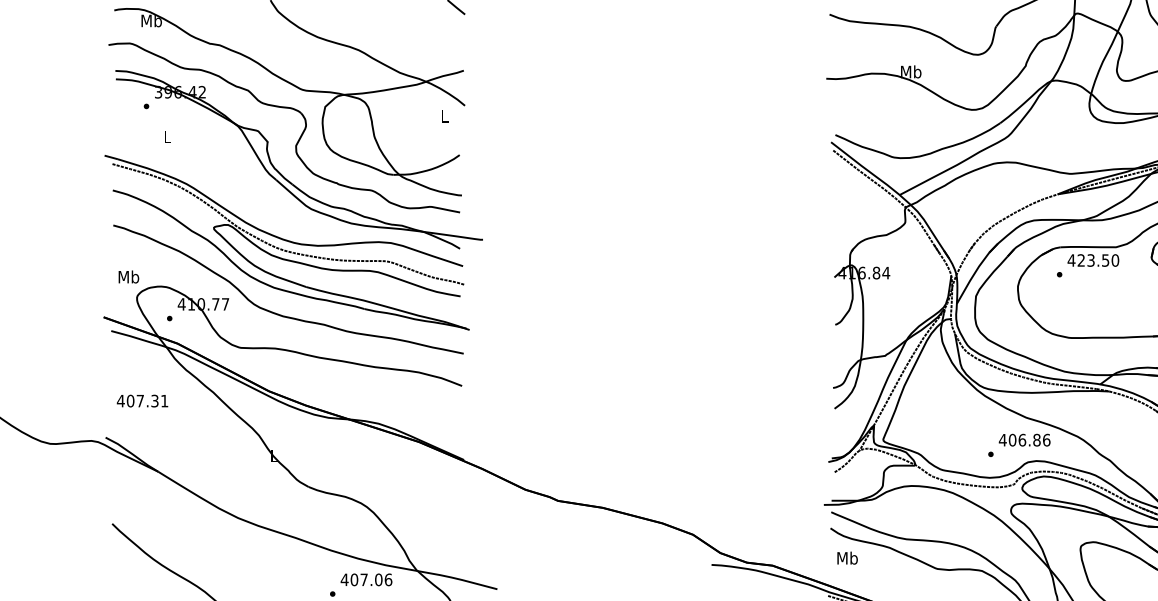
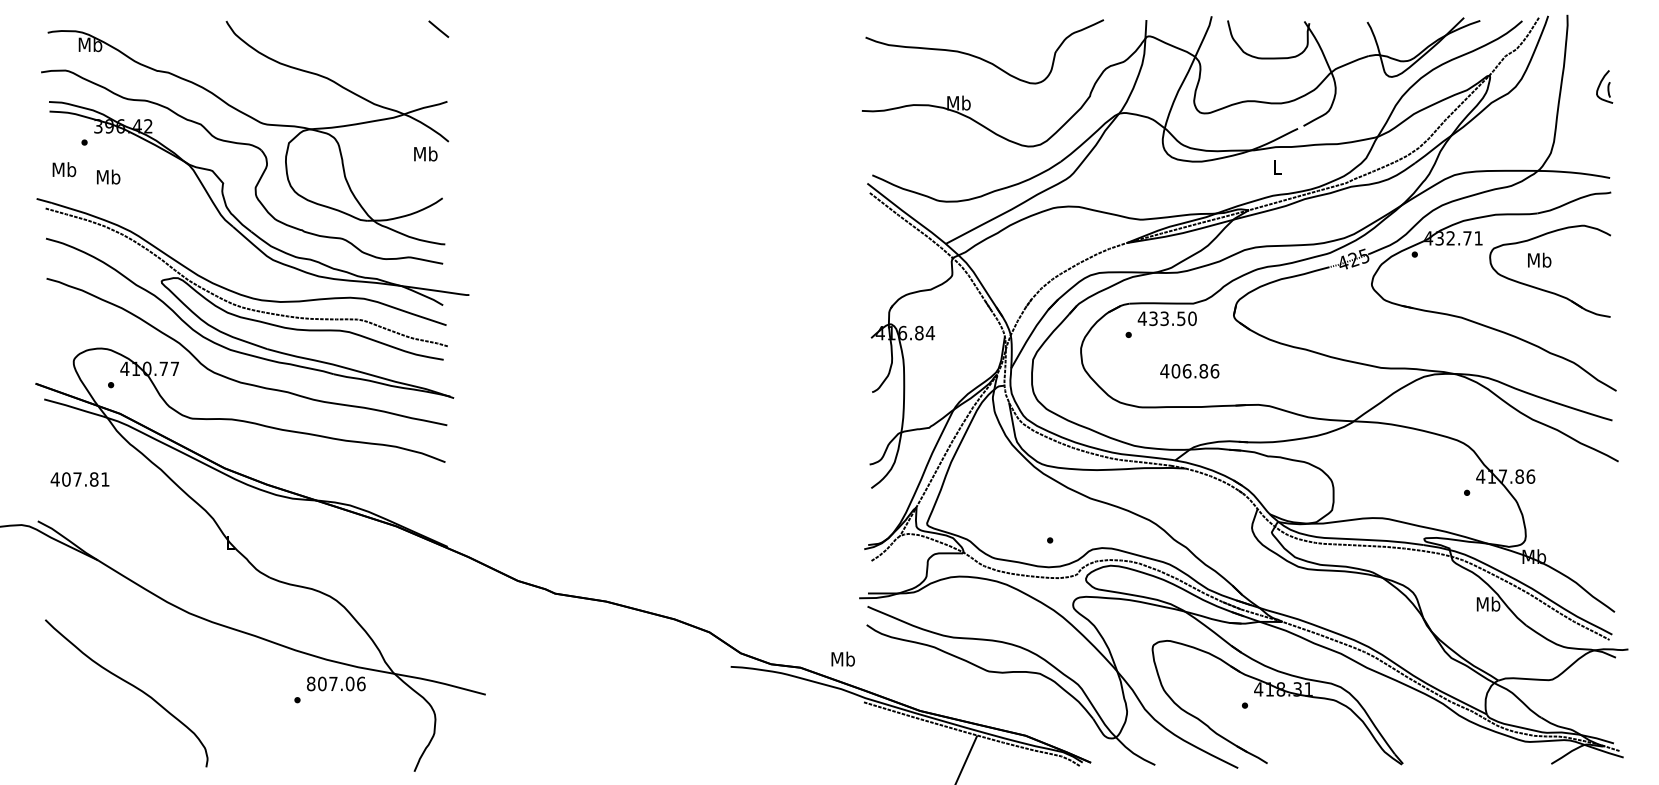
text: (444, 115) -> (425, 153), L -> Mb
text: (167, 136) -> (108, 176), L -> Mb
text: (1081, 261) -> (1153, 319), 423.50 -> 433.50
text: (128, 276) -> (64, 169), moved
text: (155, 401) -> (94, 479), 407.31 -> 407.81
text: (1024, 440) -> (1189, 371), moved
text: (846, 557) -> (842, 658), moved
text: (344, 579) -> (310, 683), 407.06 -> 807.06

